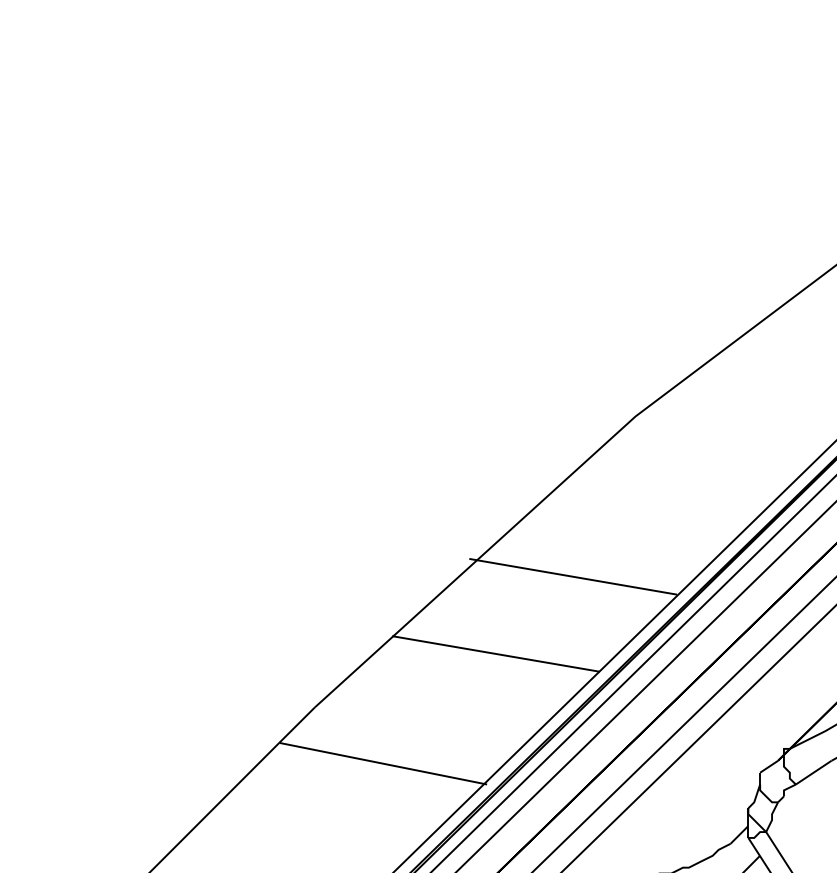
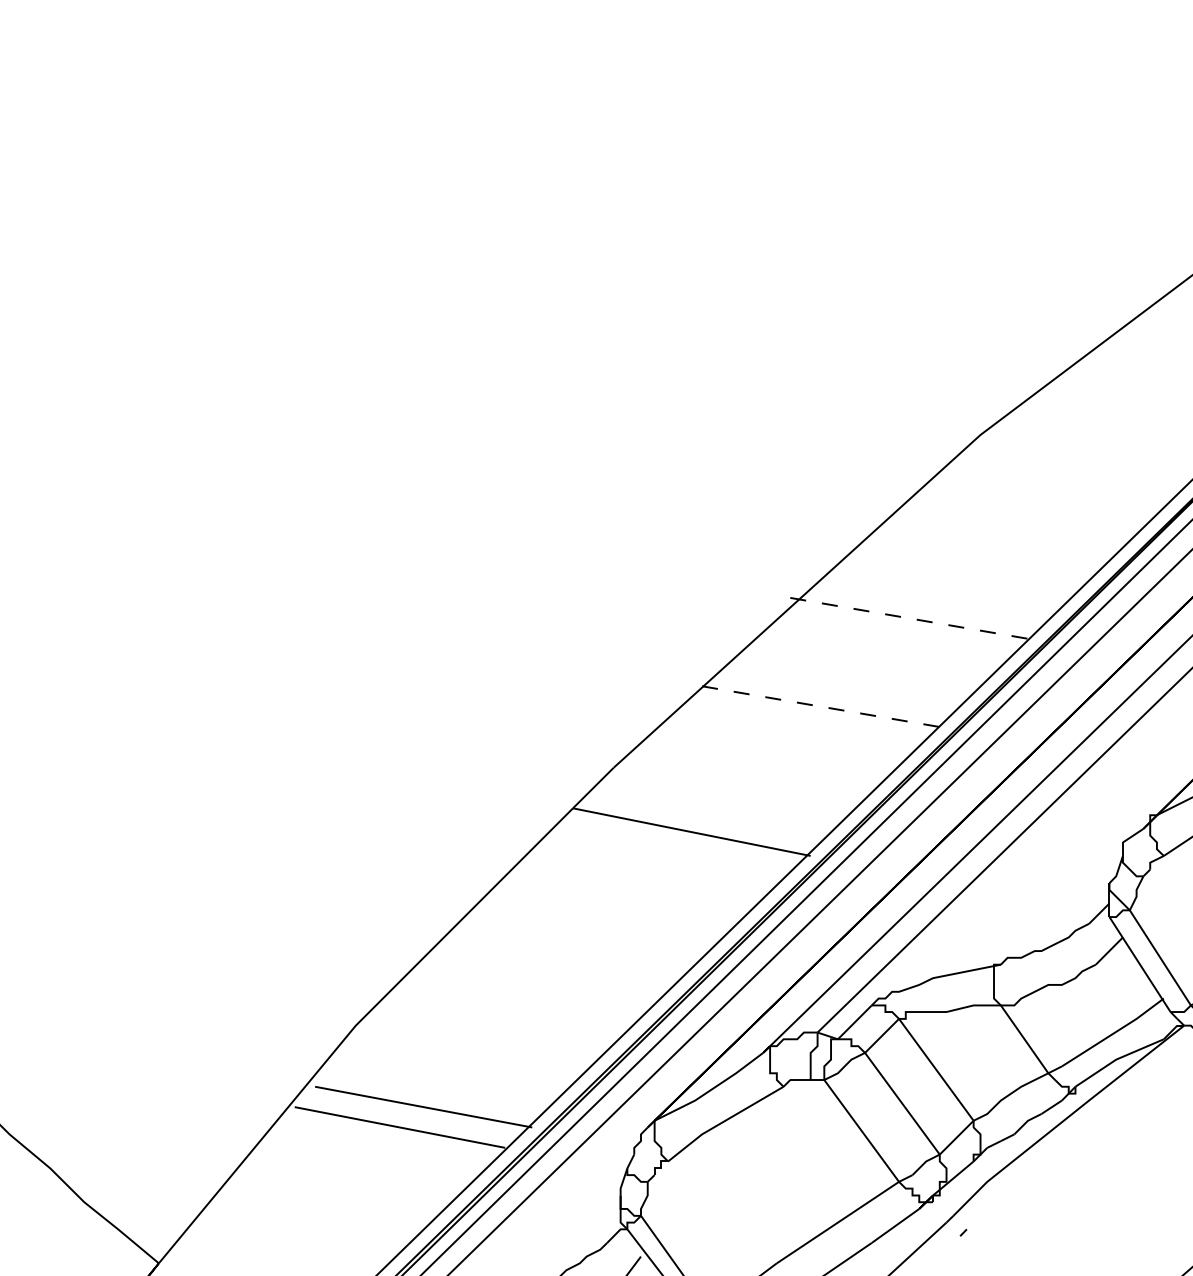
line: (573, 576) -> (909, 618), solid -> dashed
line: (495, 653) -> (820, 706), solid -> dashed

